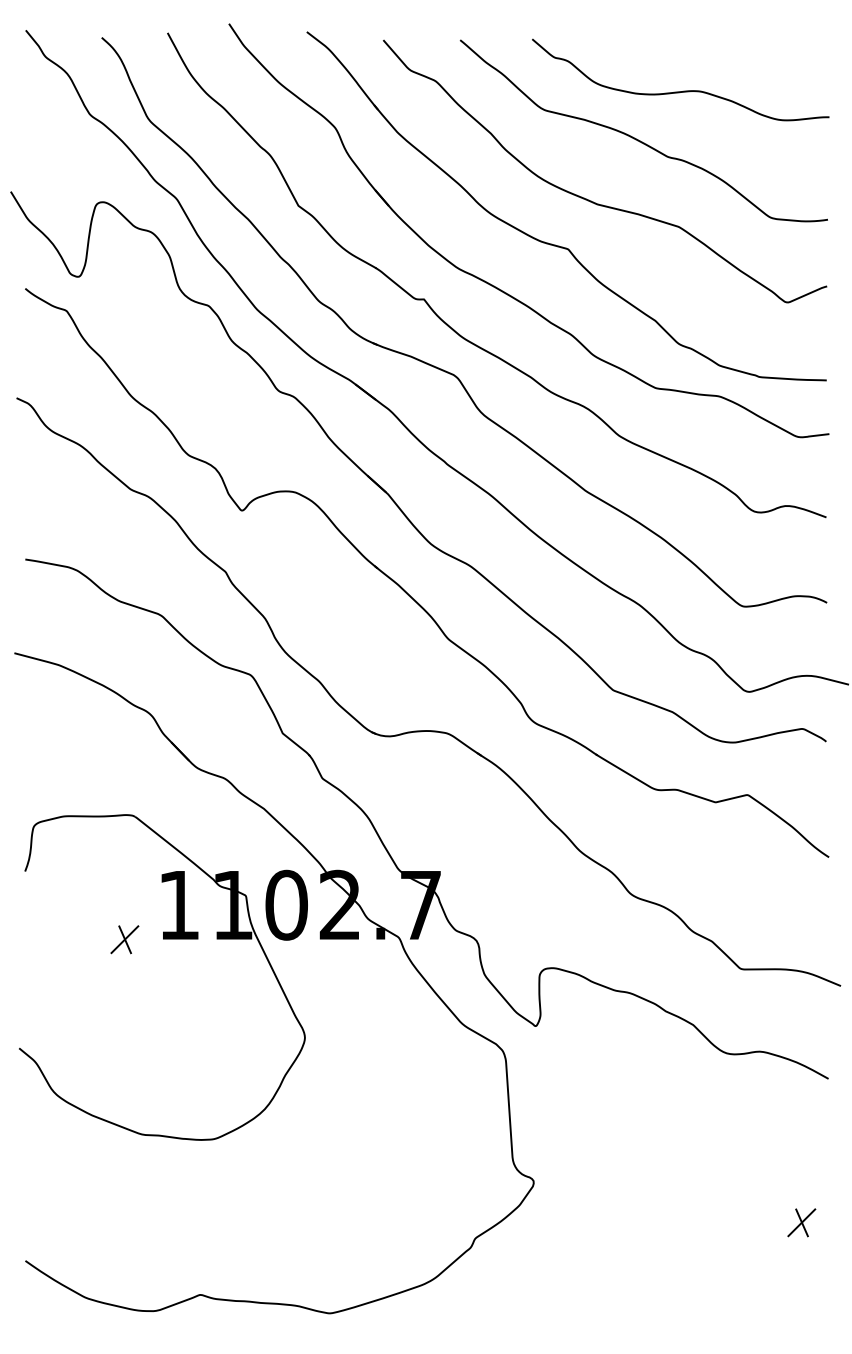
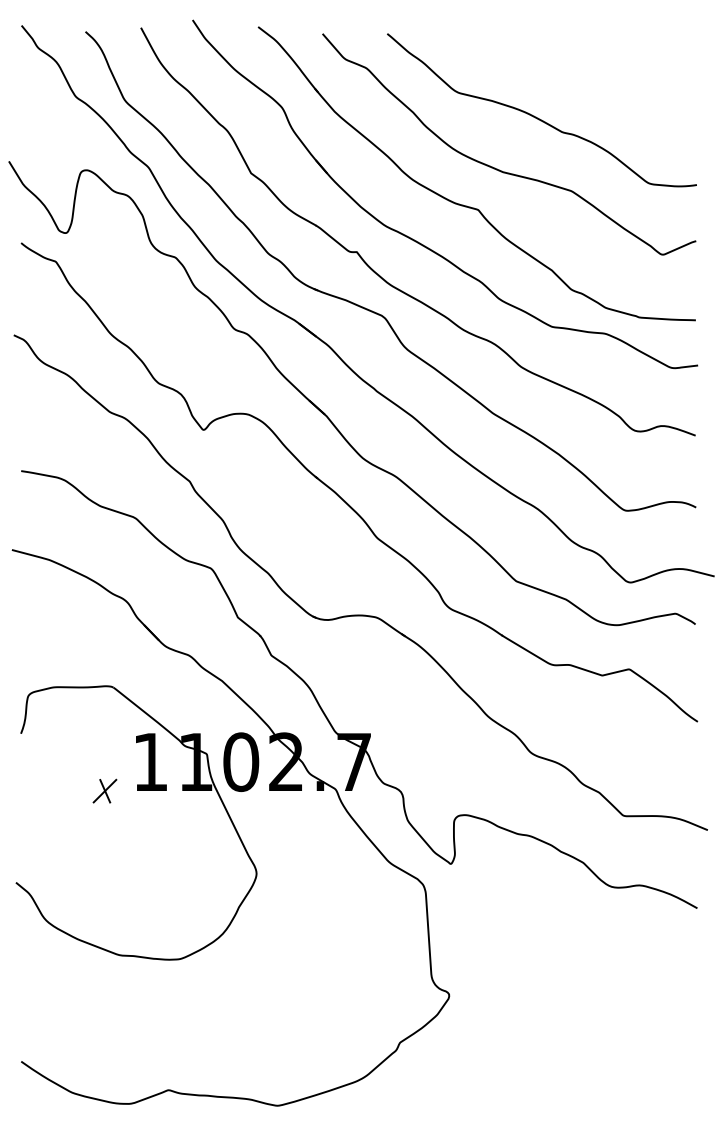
curve: (683, 90) -> (575, 76), removed
part: (801, 1222) -> (674, 1029), removed

